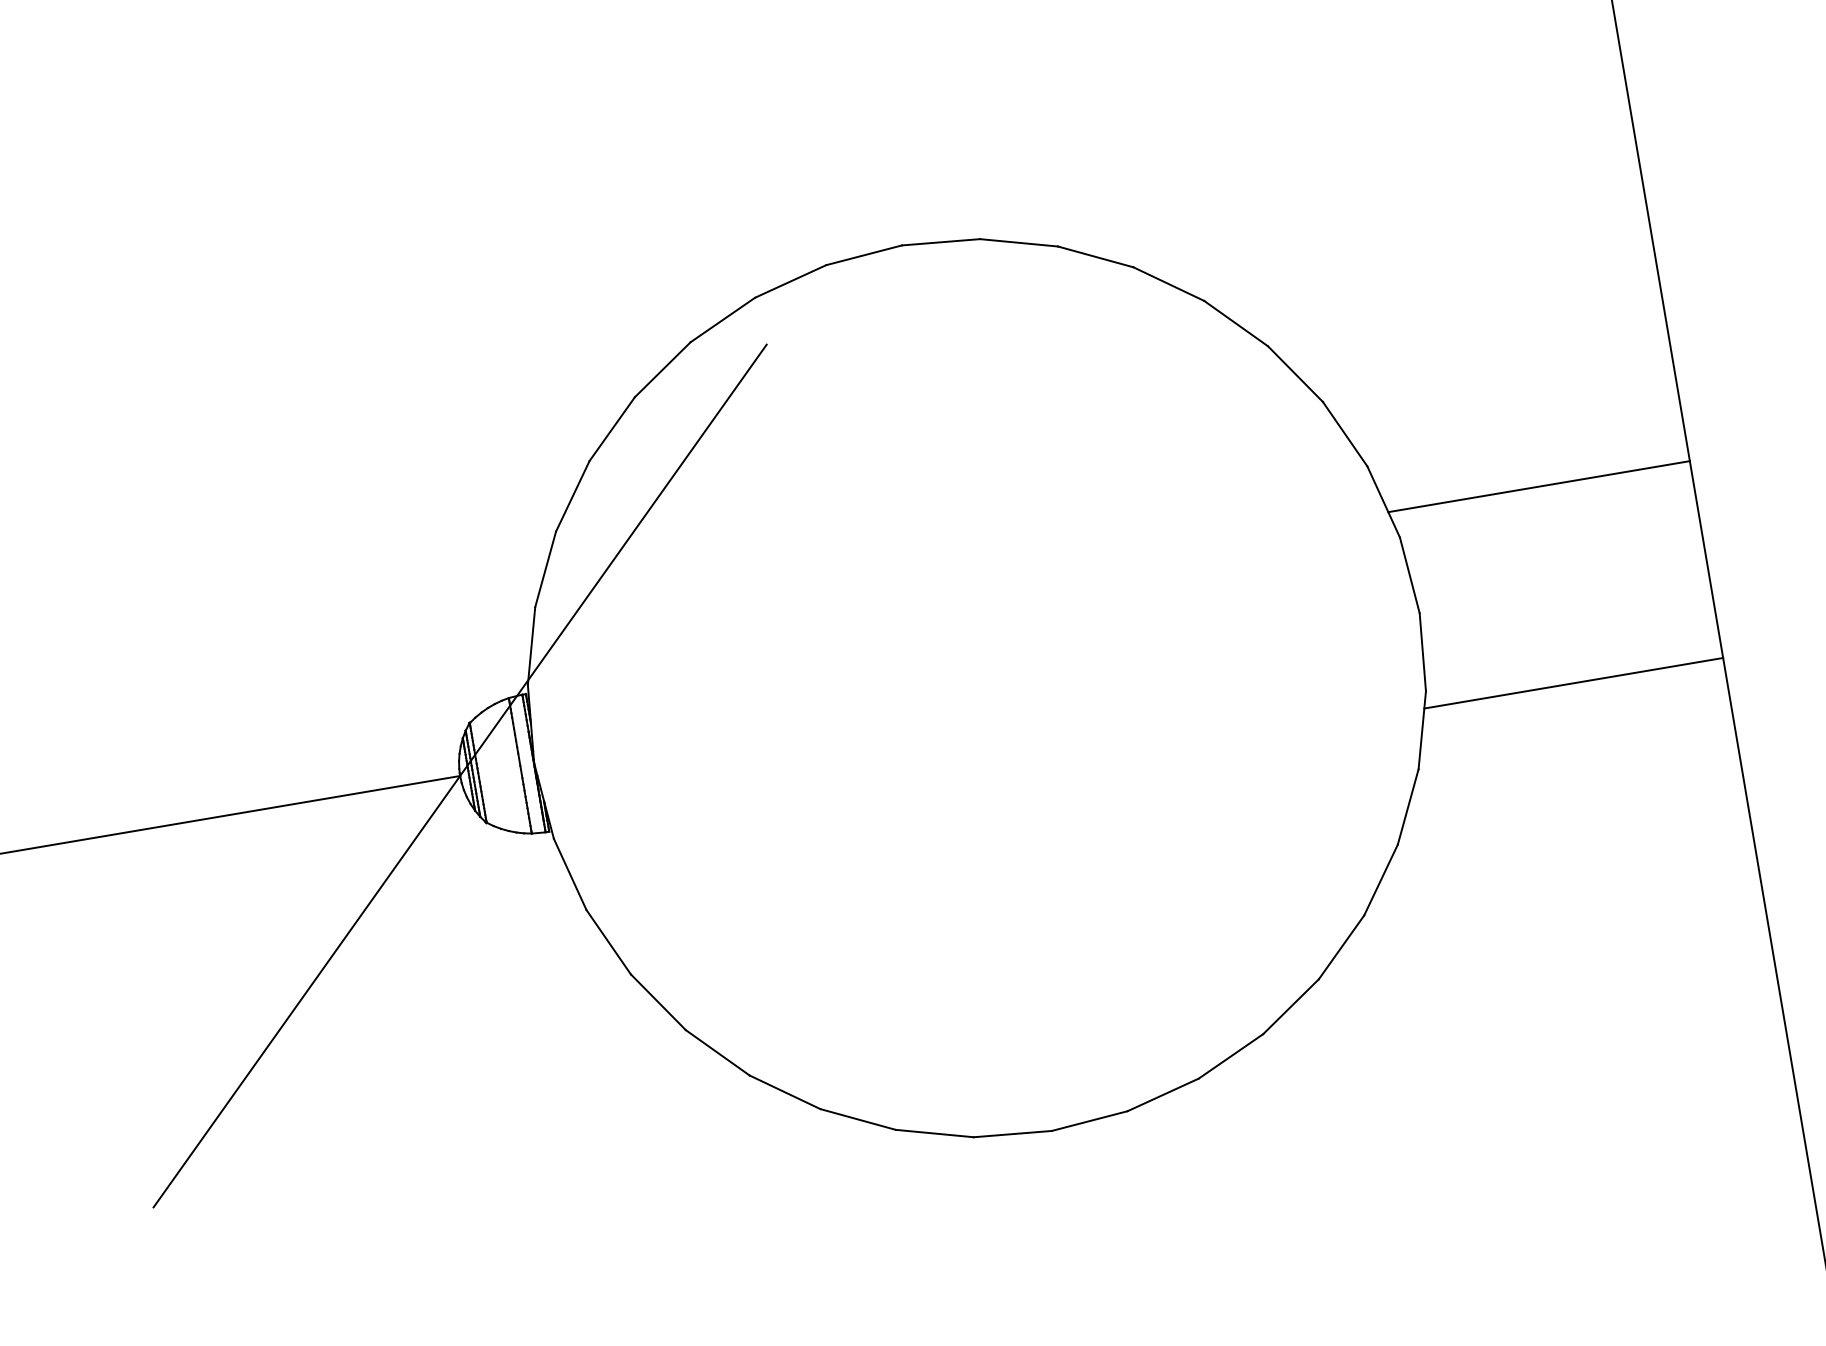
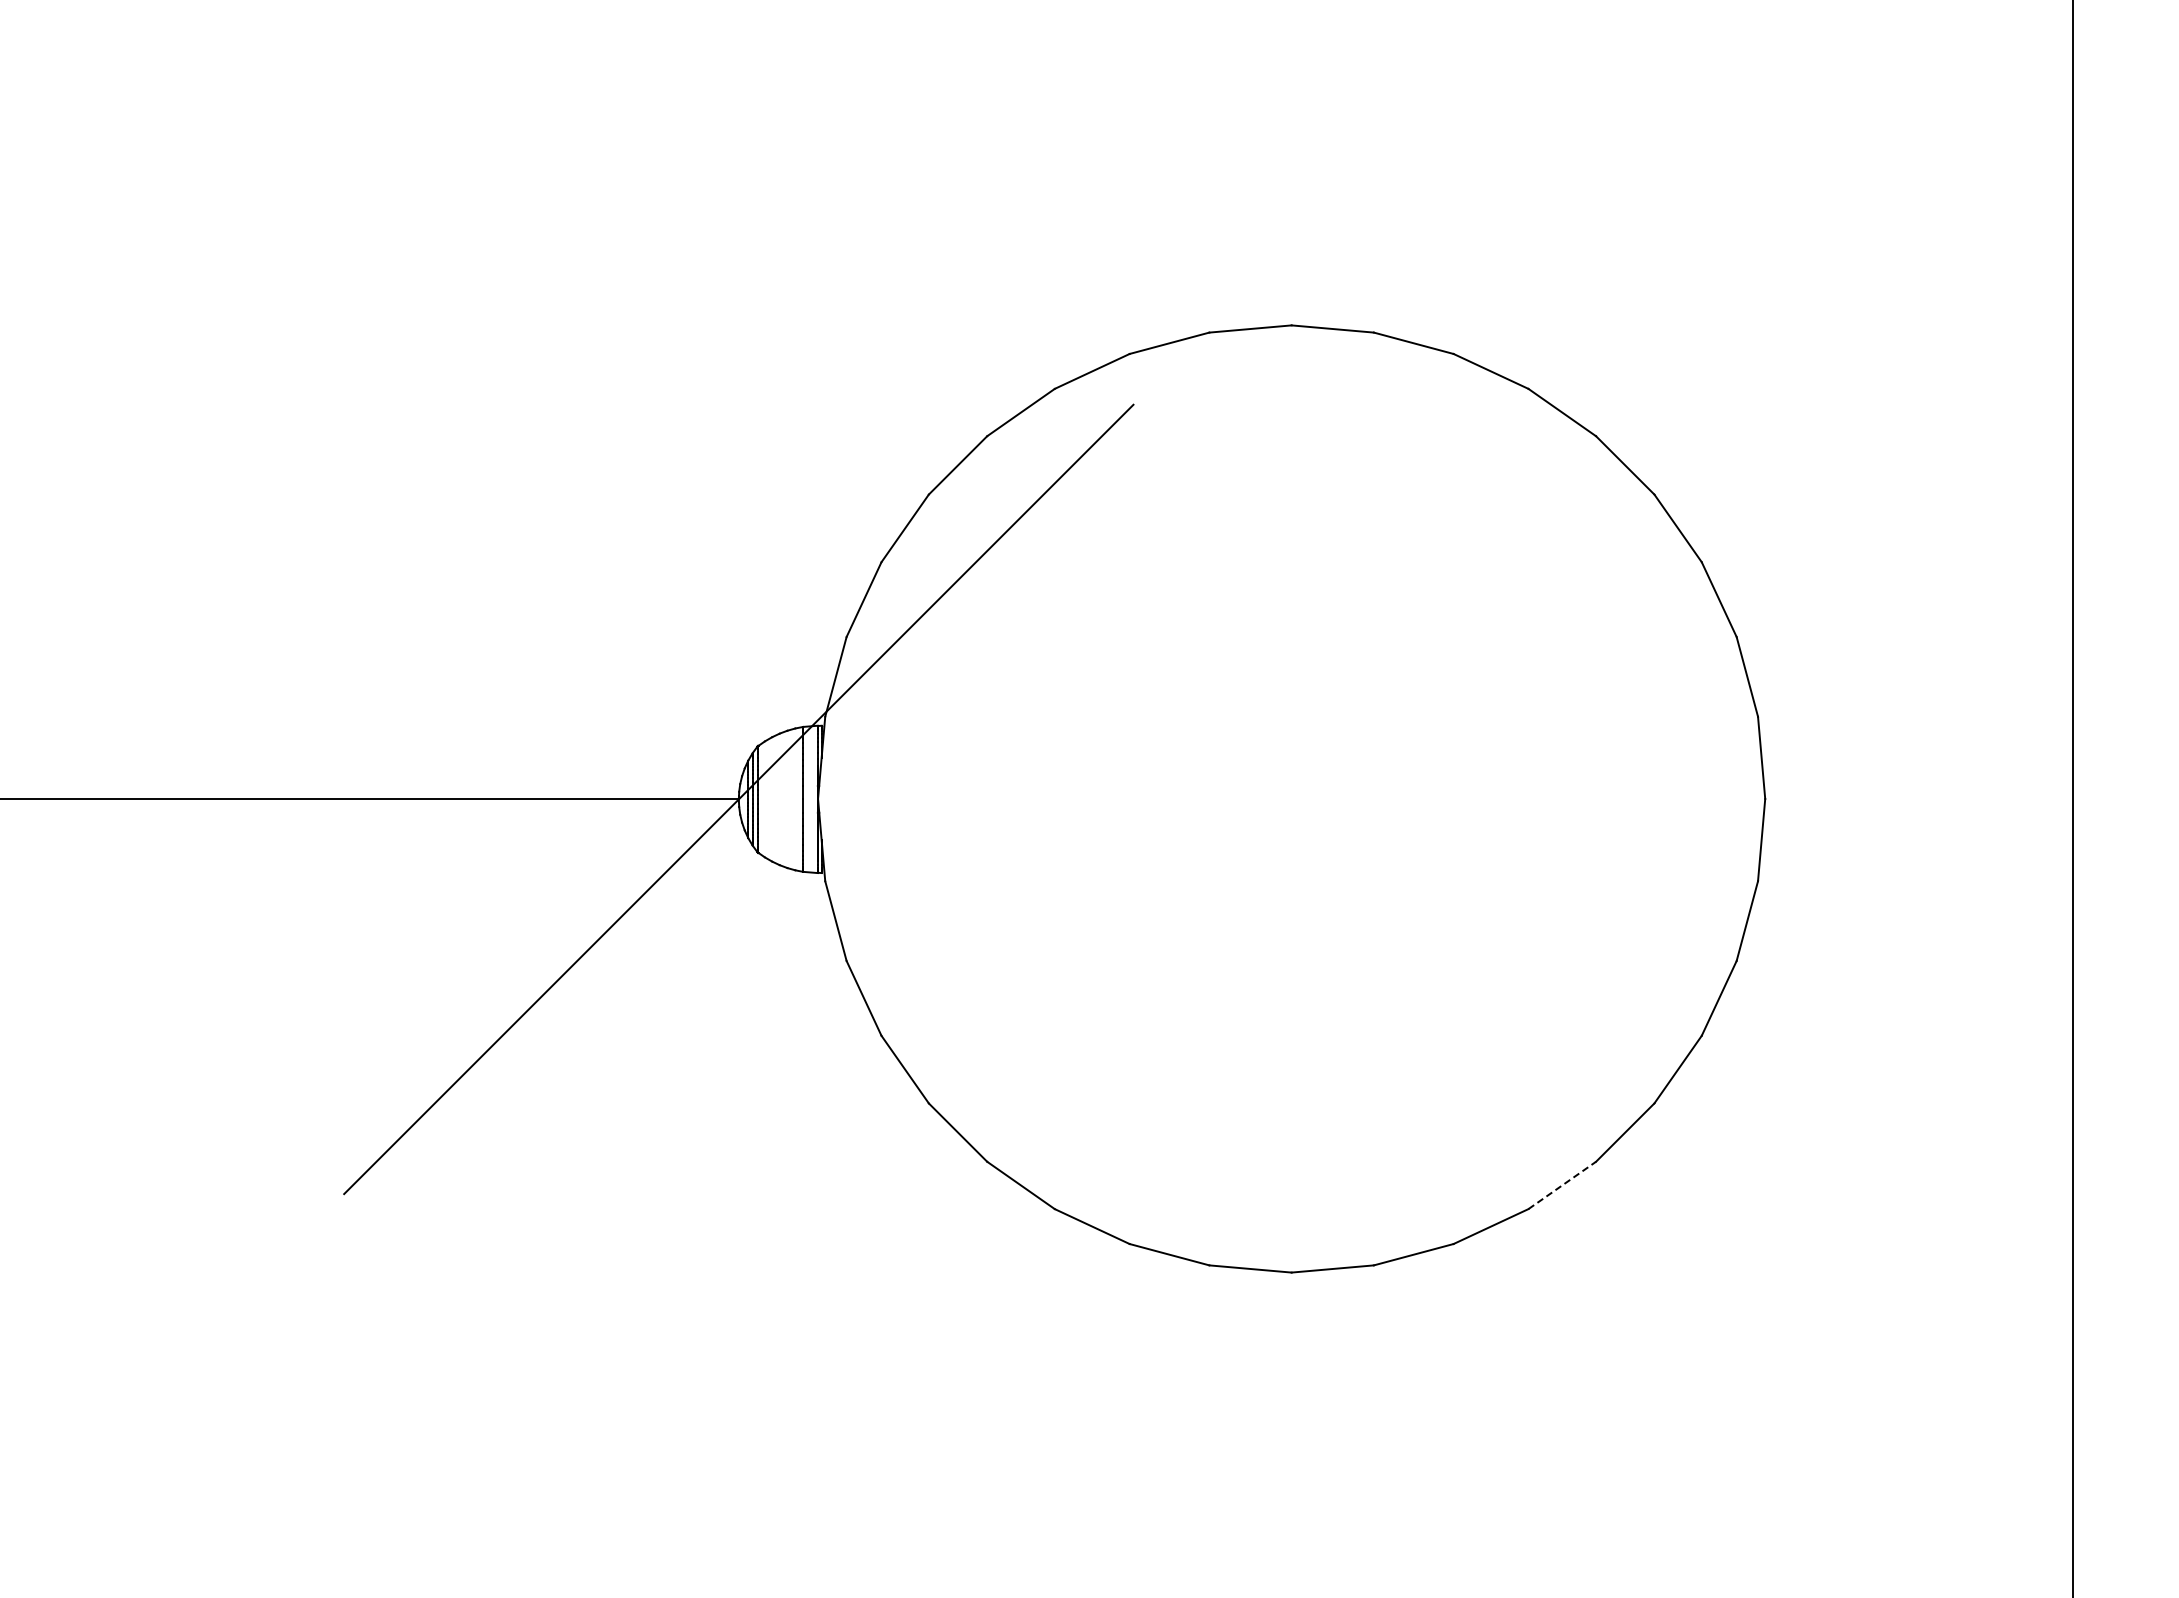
line: (1538, 486) -> (1911, 688), removed
line: (1573, 683) -> (1912, 898), removed
line: (1291, 1006) -> (1562, 1185), solid -> dashed

